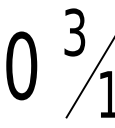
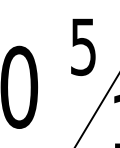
text: (74, 31) -> (83, 45), 3 -> 5

